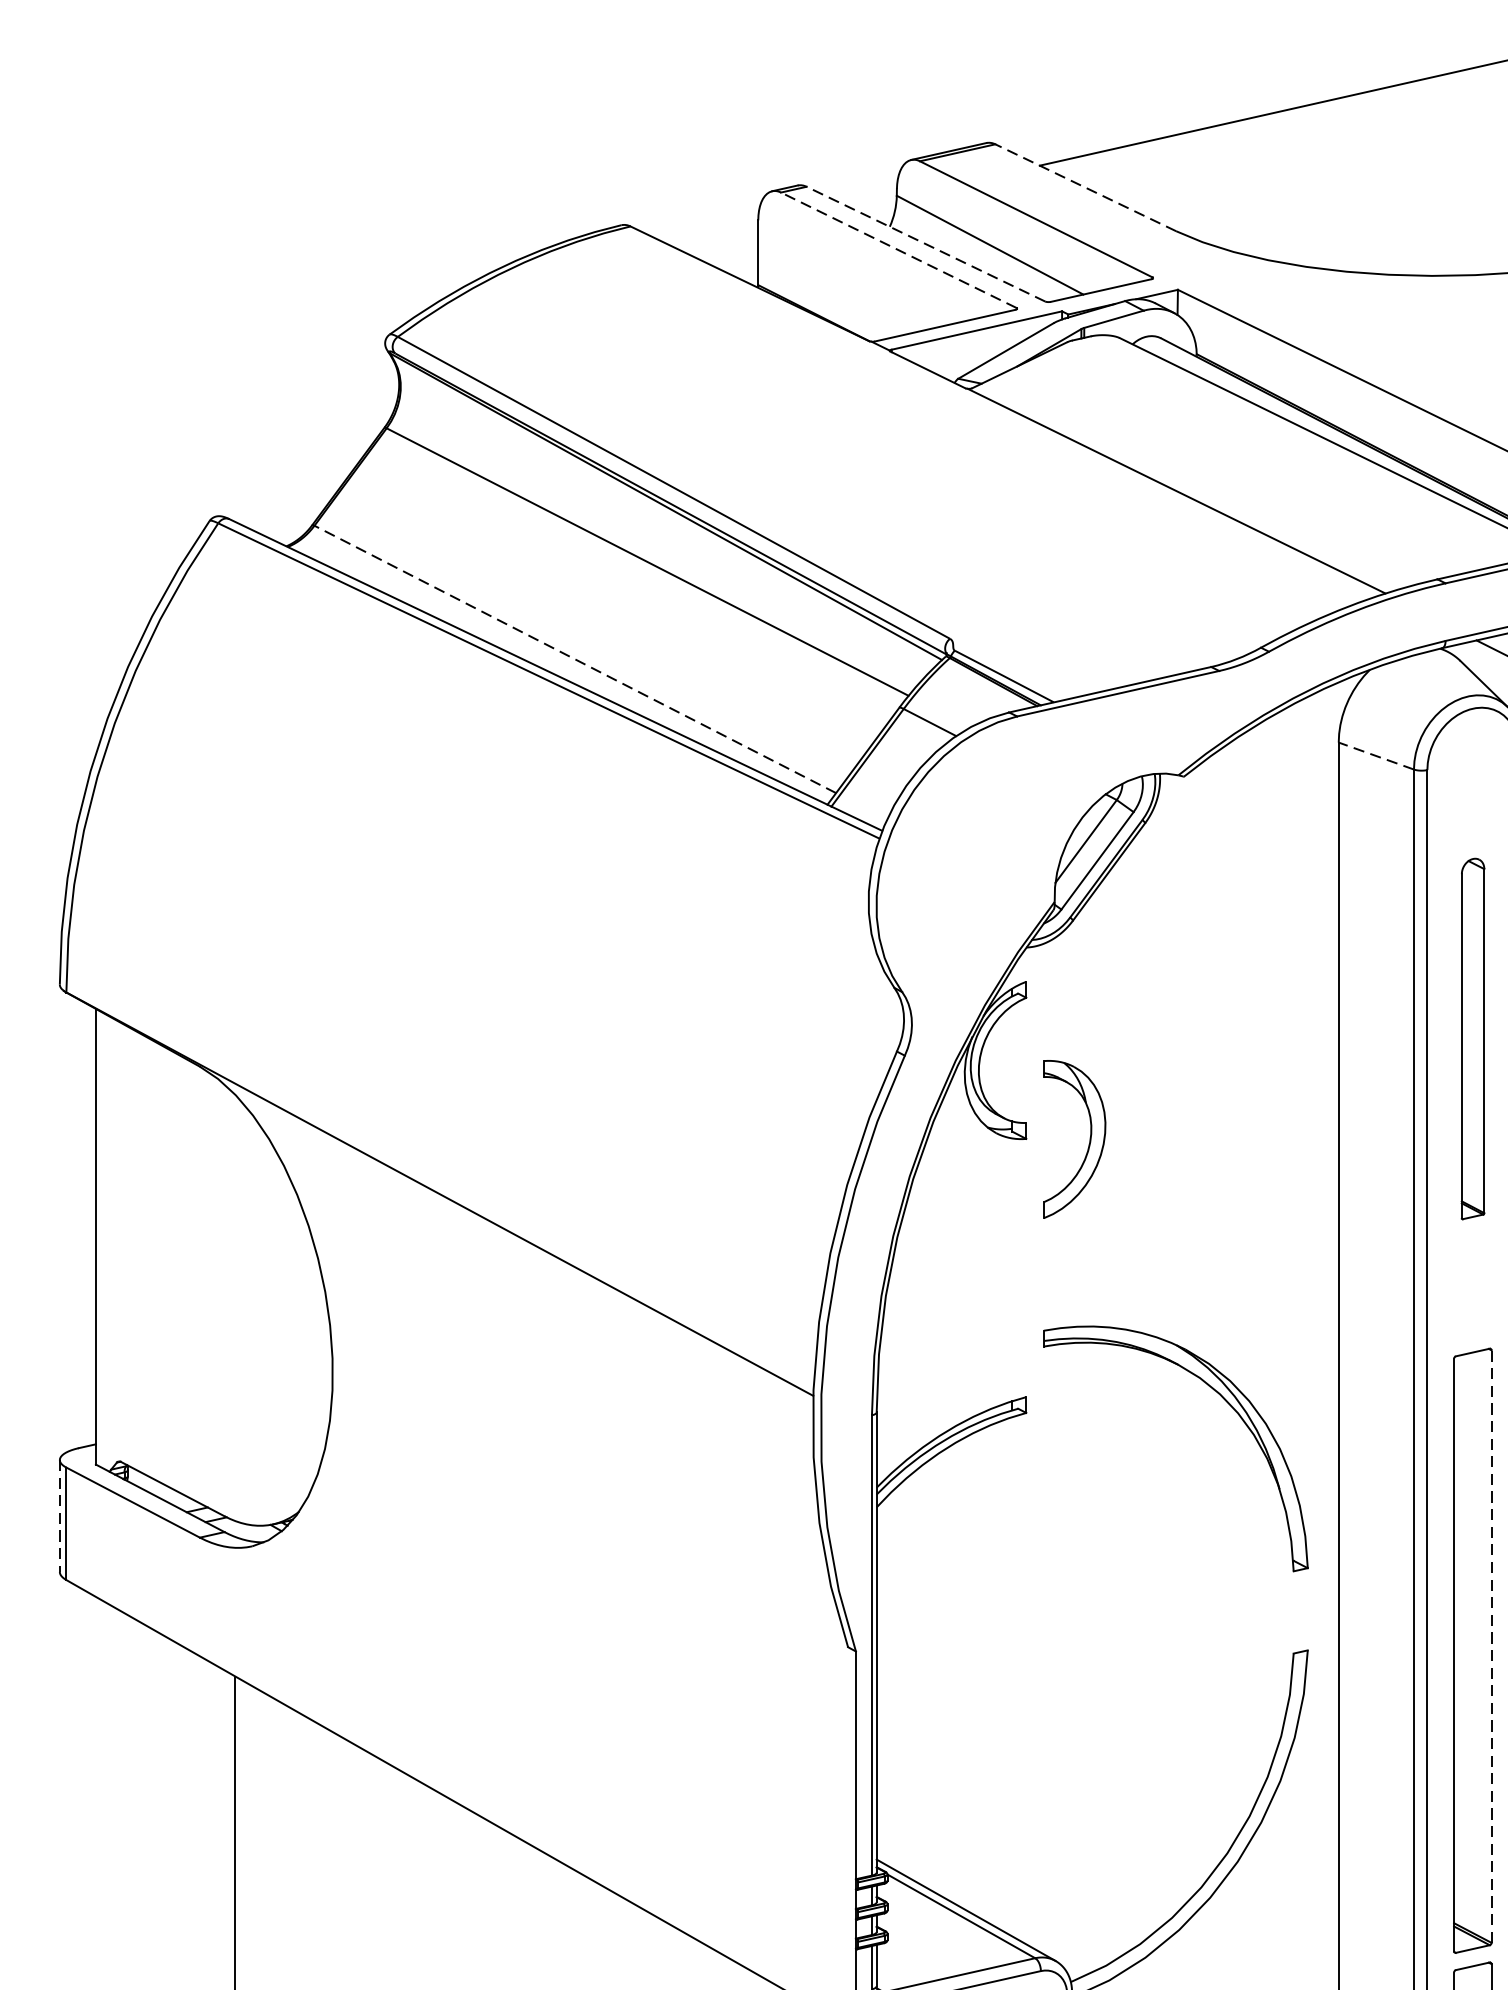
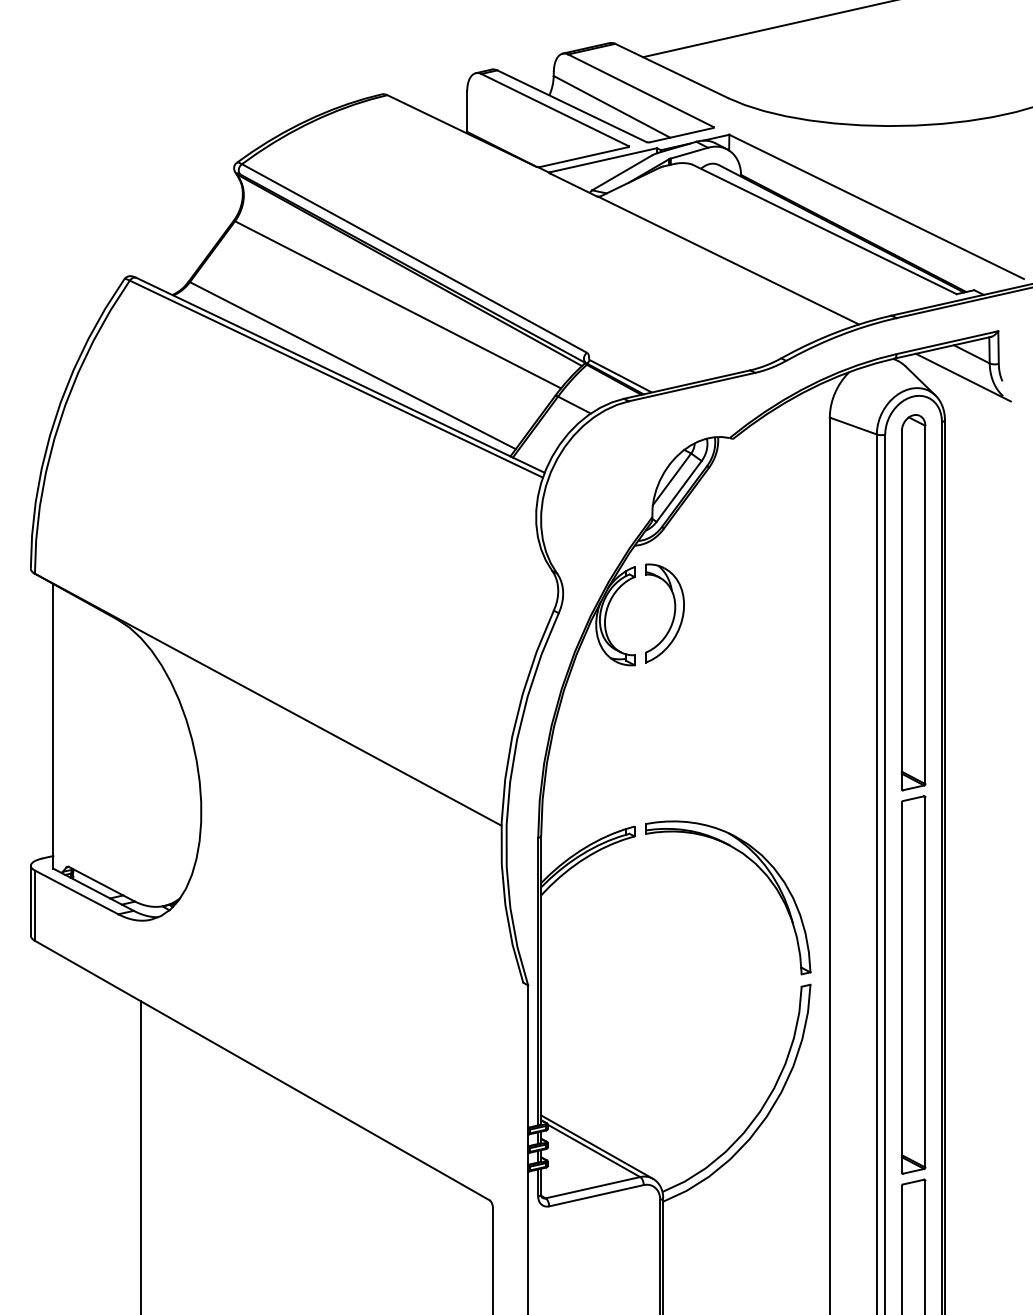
line: (1085, 188) -> (671, 71), dashed -> solid
line: (925, 244) -> (571, 106), dashed -> solid
line: (898, 250) -> (554, 110), dashed -> solid
line: (574, 659) -> (352, 365), dashed -> solid
line: (1376, 756) -> (853, 426), dashed -> solid
part: (1472, 1038) -> (913, 602), size x1.67
part: (1088, 1139) -> (673, 613), moved
part: (1222, 1400) -> (757, 867), moved
line: (59, 1515) -> (30, 900), dashed -> solid
line: (1491, 1645) -> (925, 981), dashed -> solid

